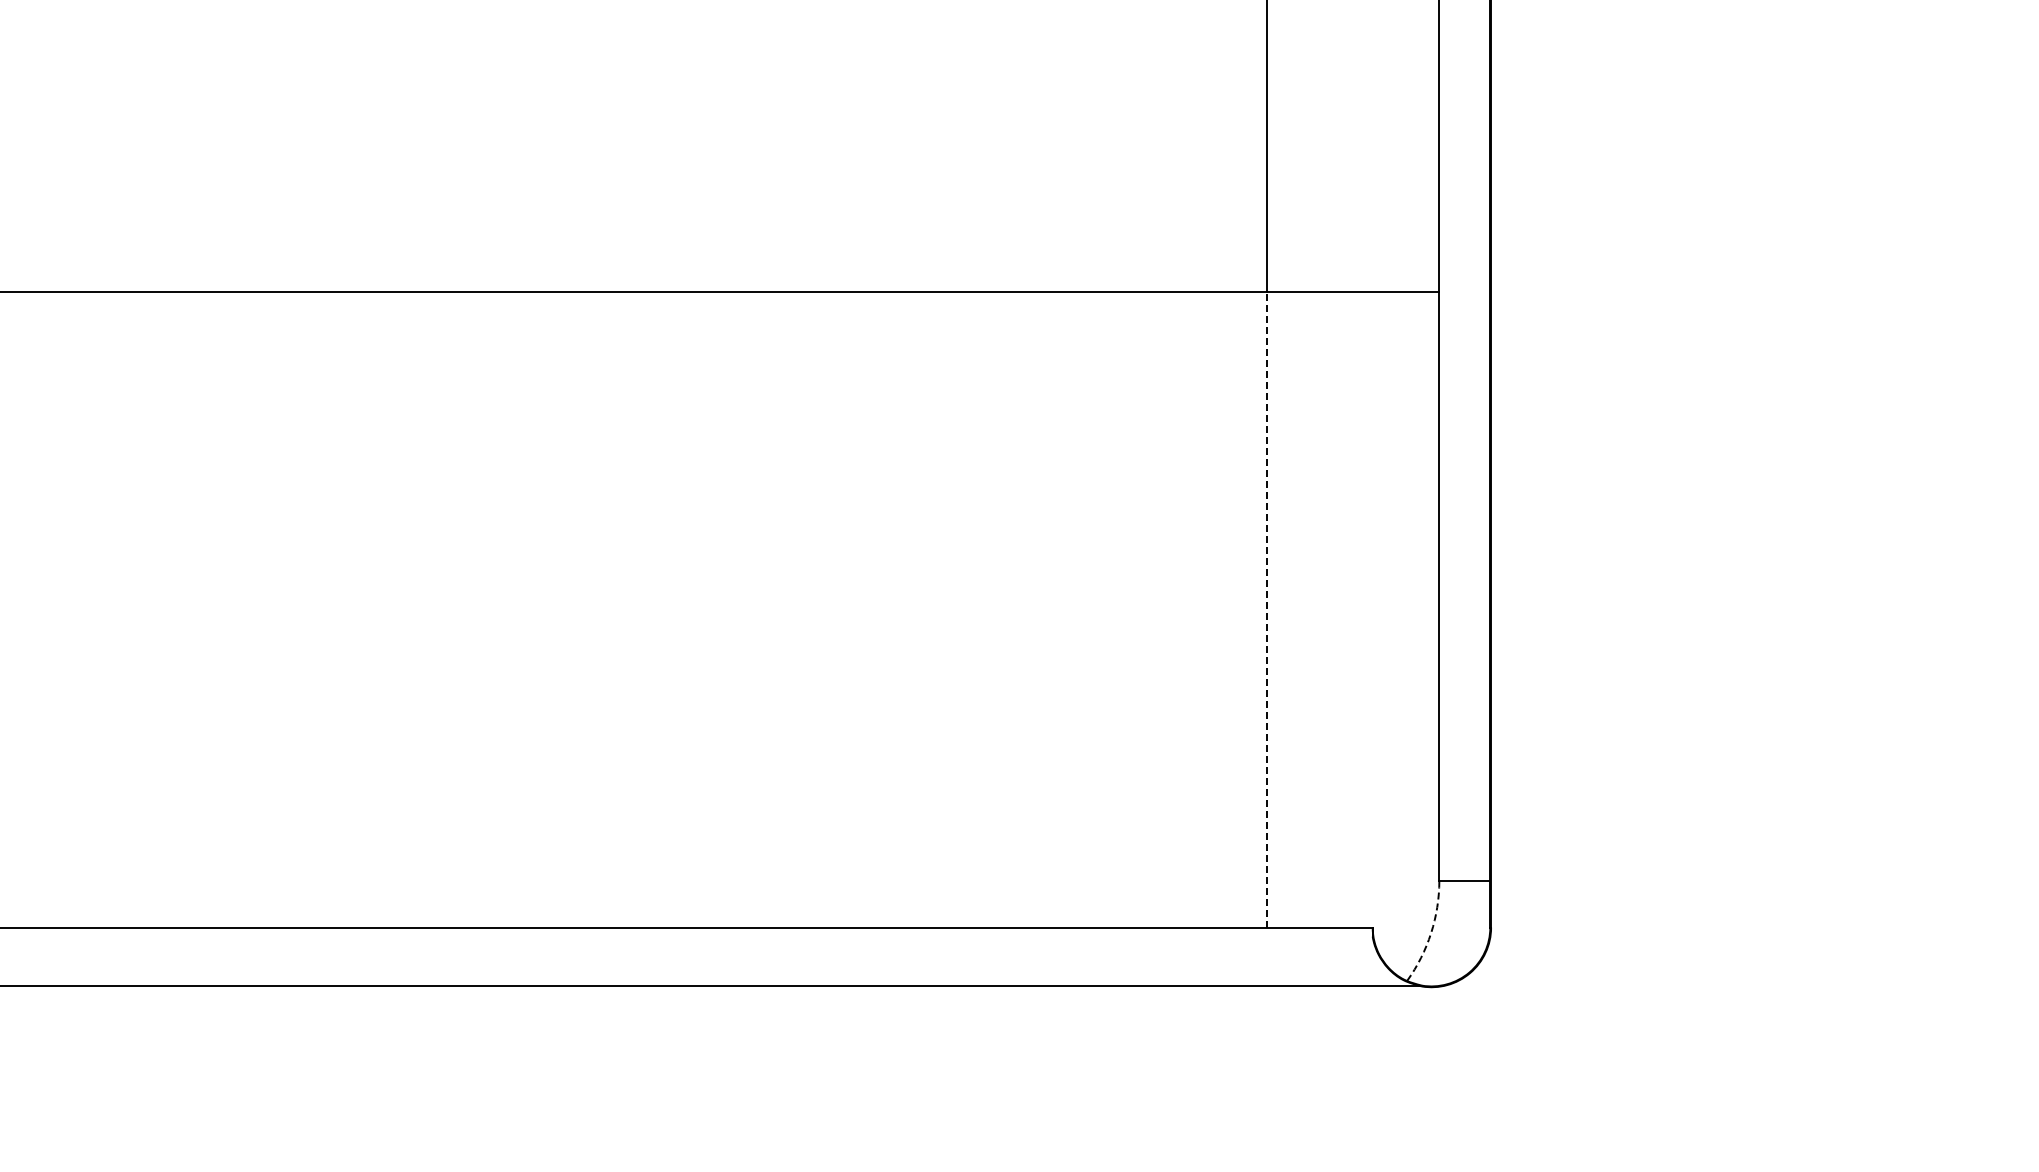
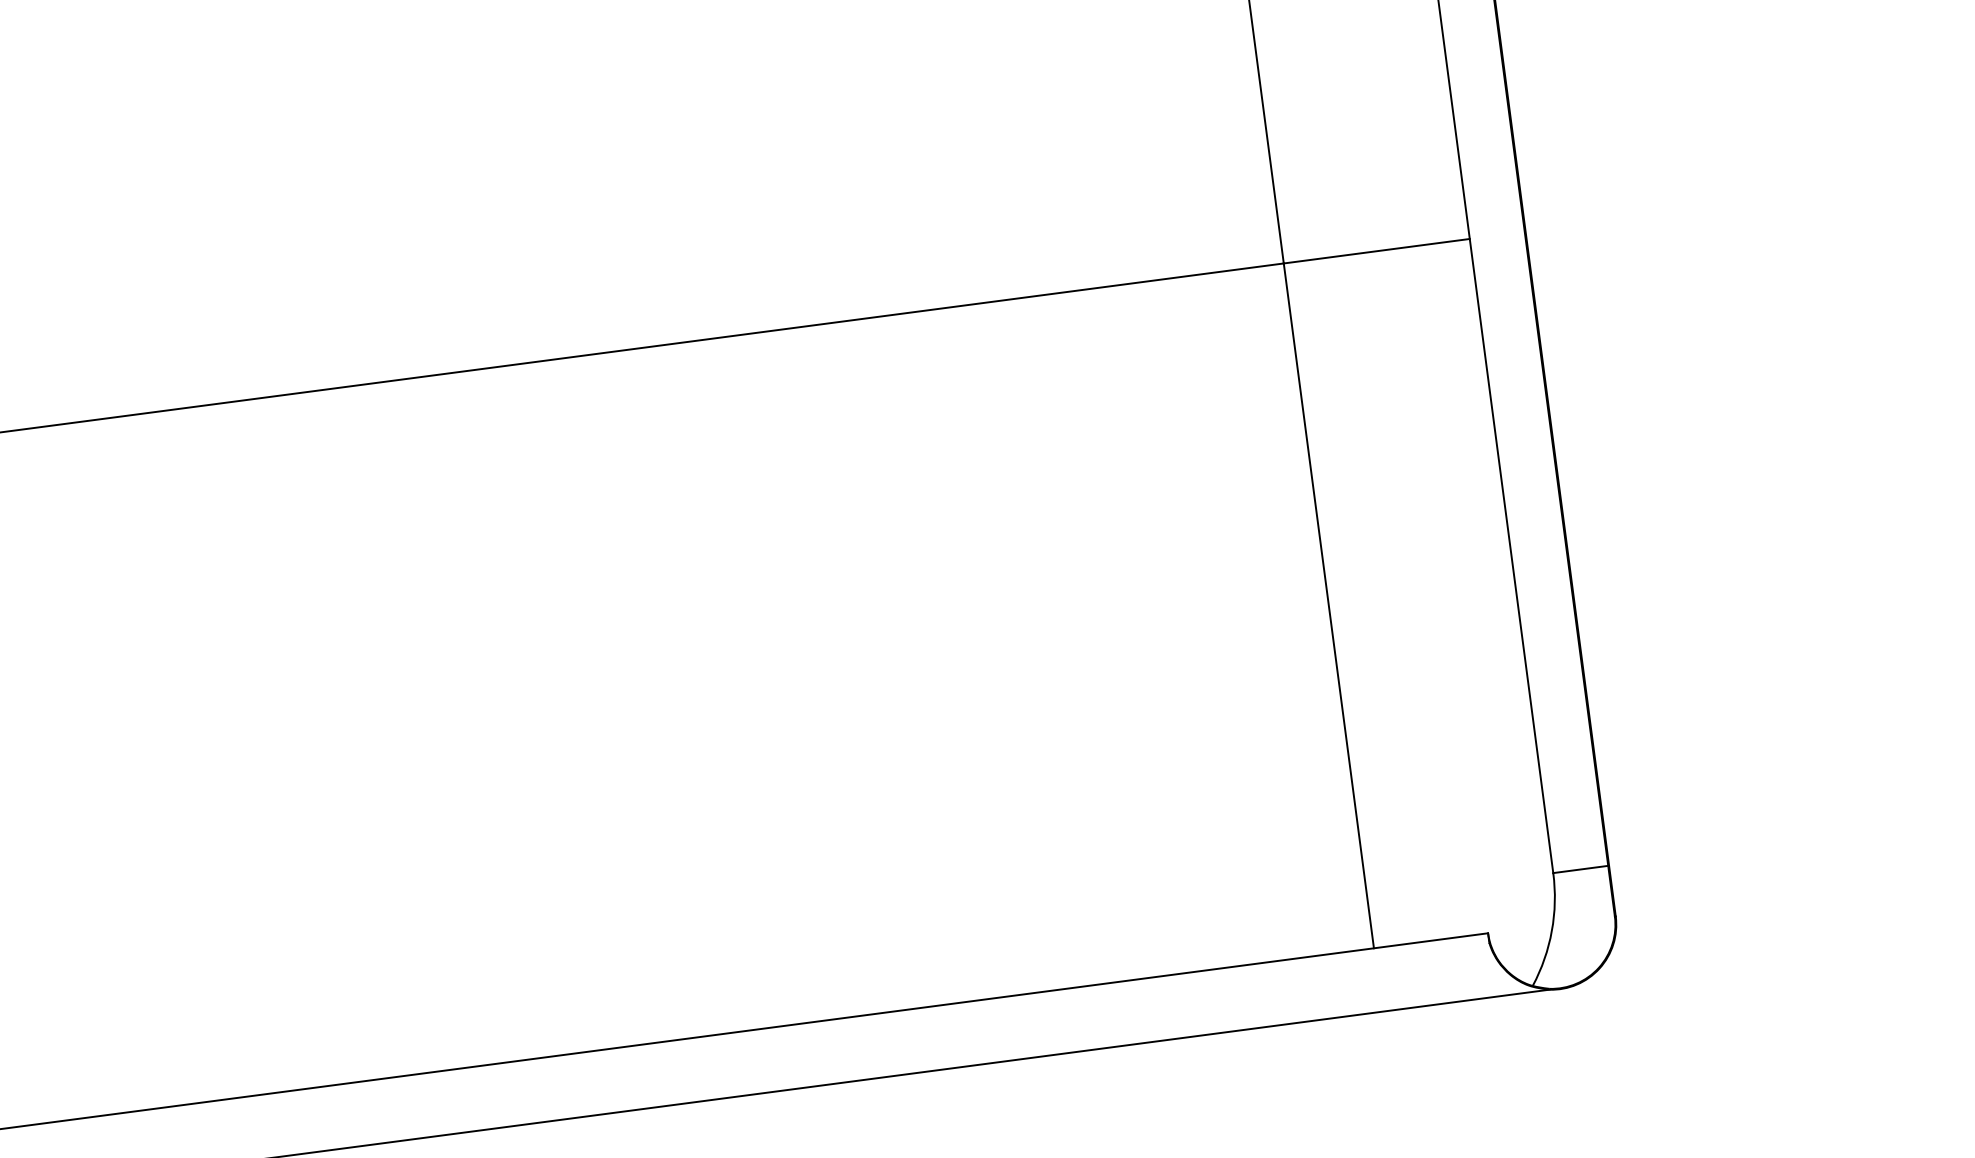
line: (1266, 610) -> (1328, 606), dashed -> solid
arc: (1431, 933) -> (1552, 931), dashed -> solid

